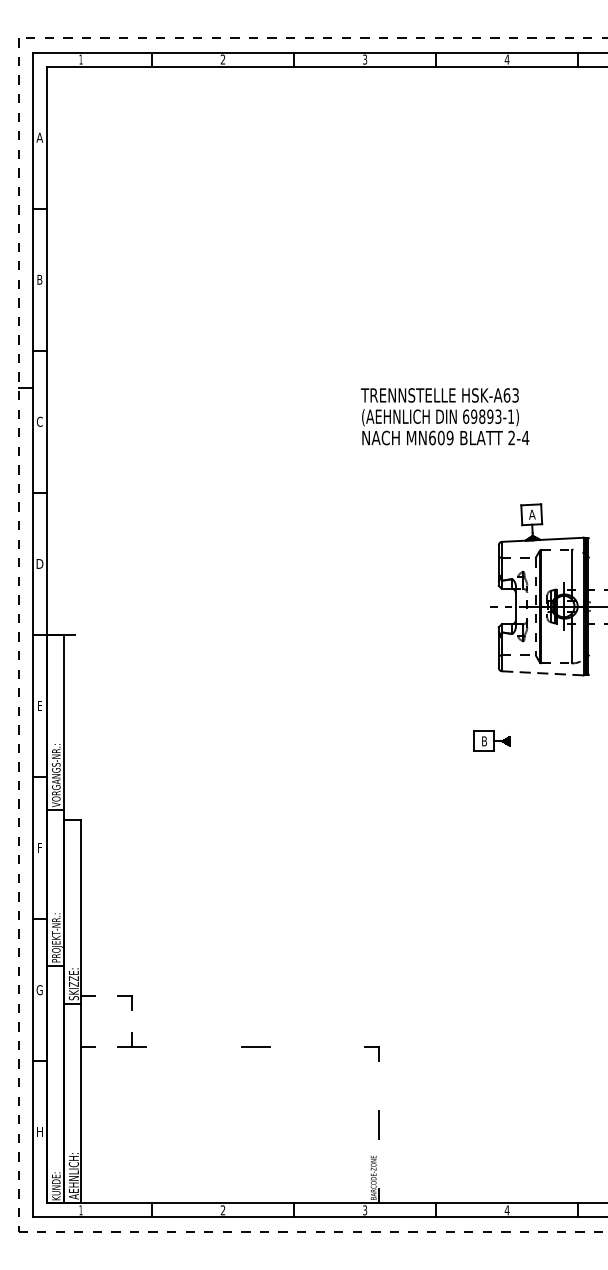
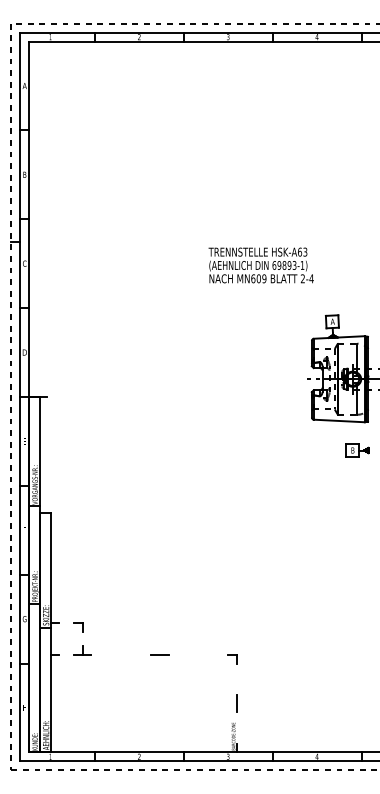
text: (443, 416) -> (260, 265), moved
line: (543, 672) -> (339, 420), dashed -> solid
part: (491, 741) -> (357, 450), moved

